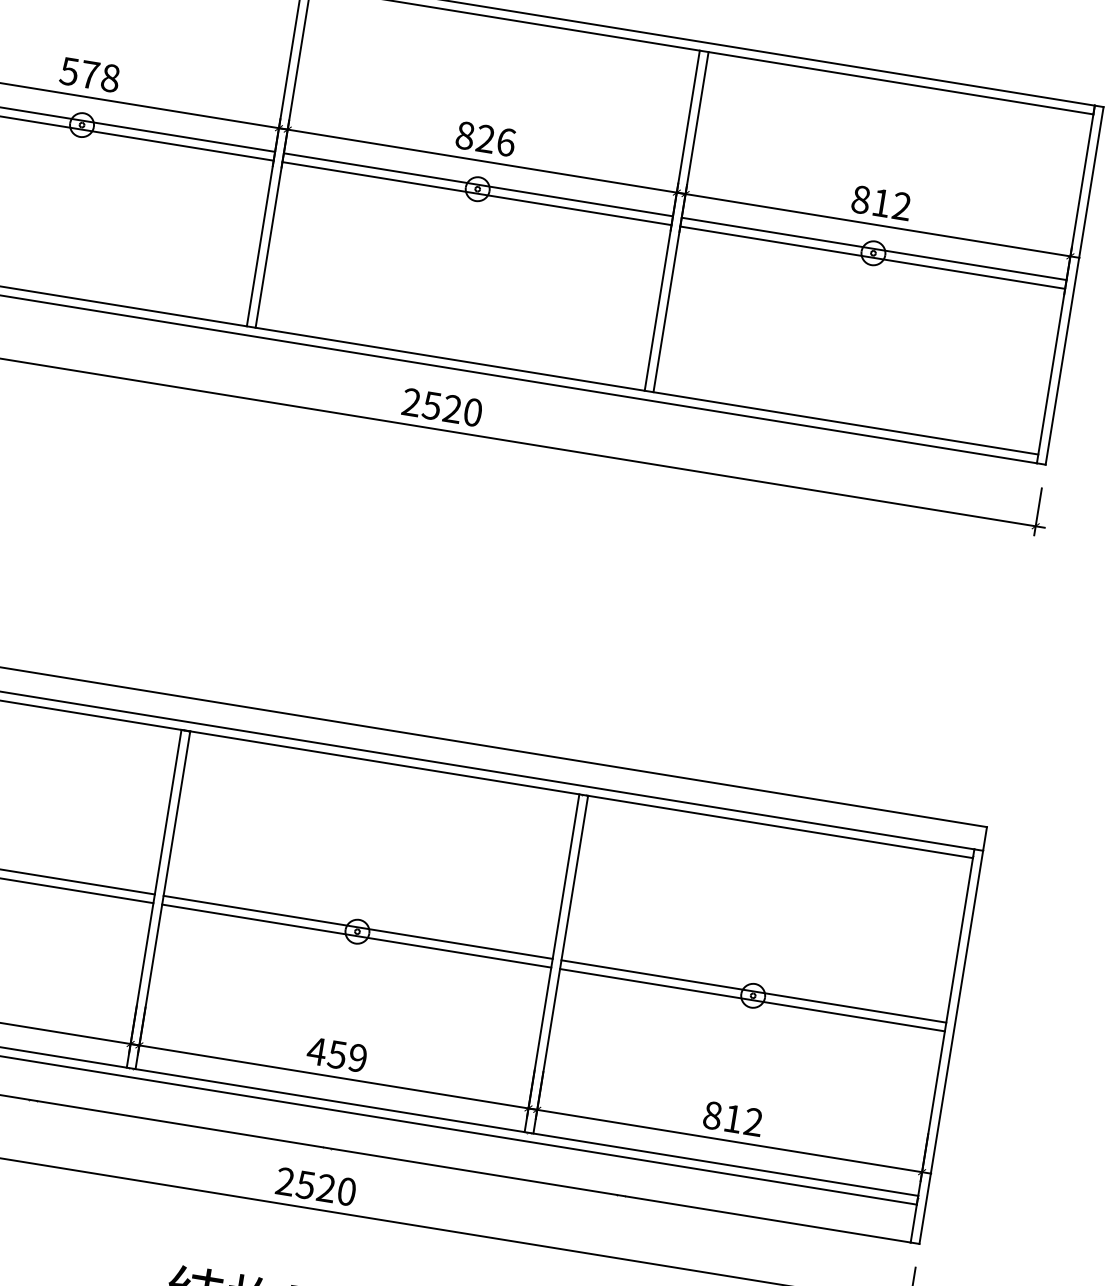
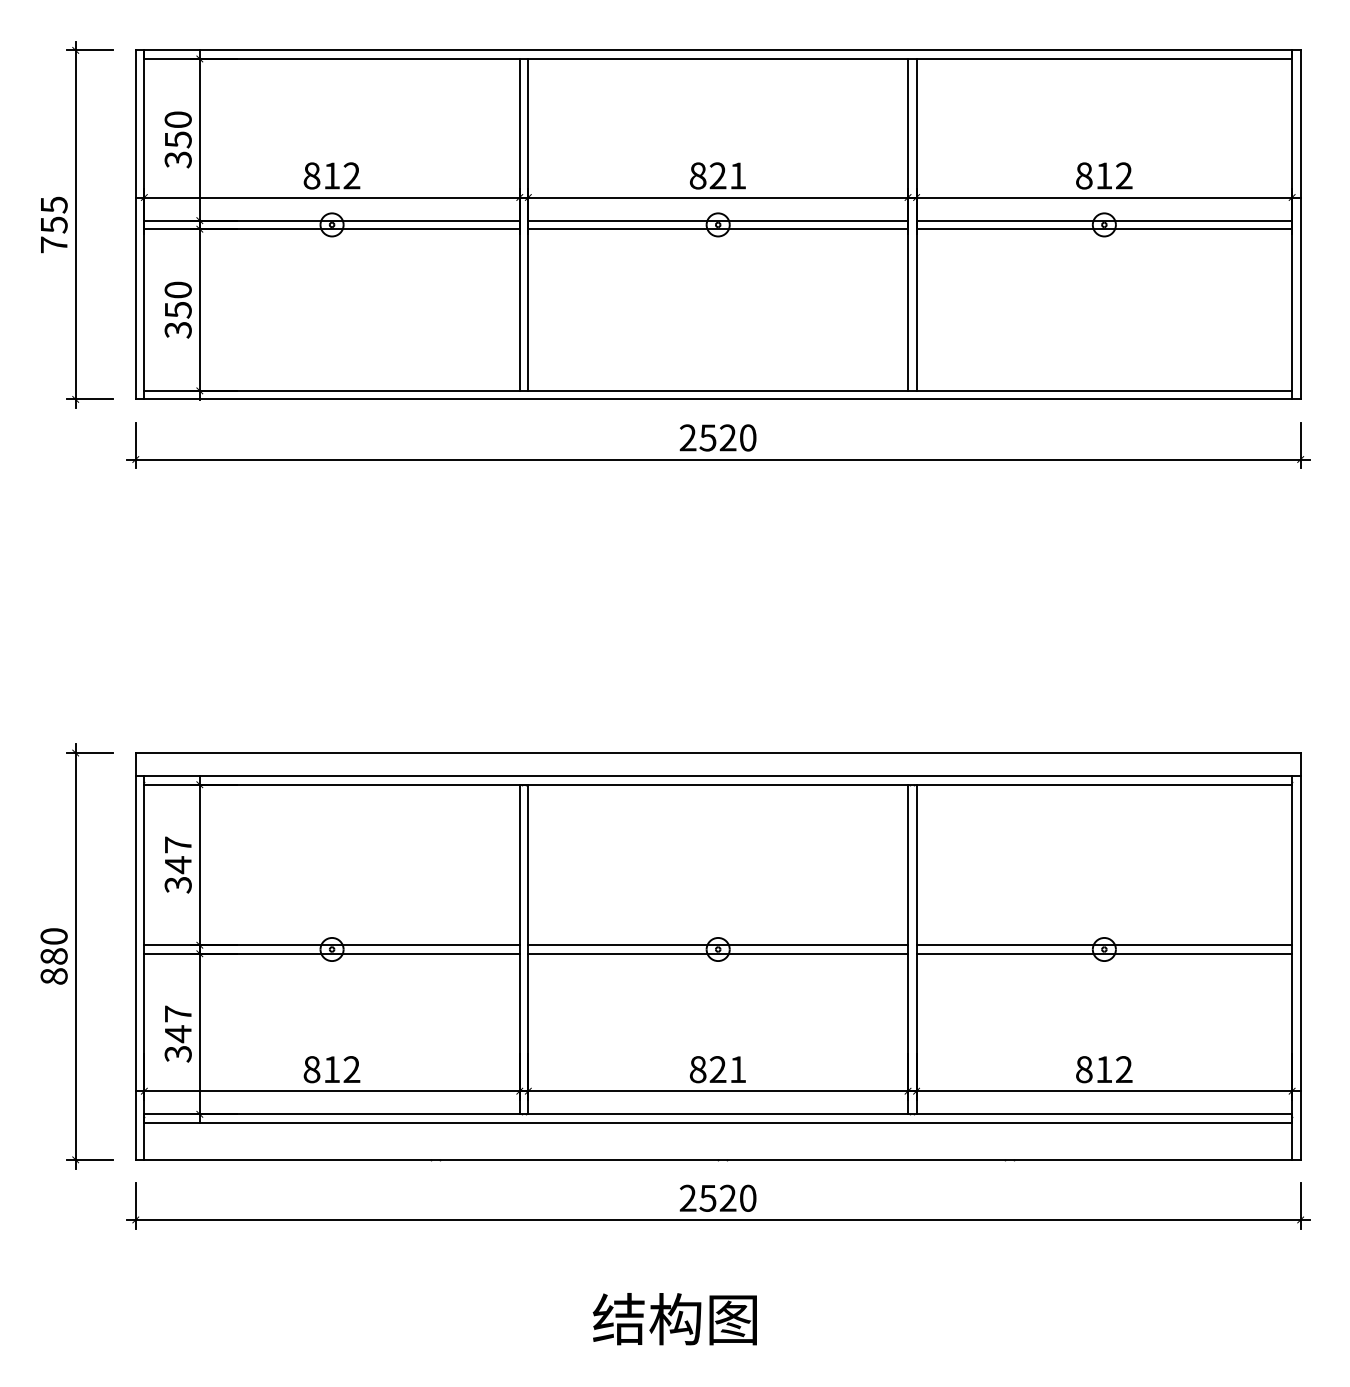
text: (89, 74) -> (331, 175), 578 -> 812
text: (506, 141) -> (738, 175), 826 -> 821
text: (336, 1054) -> (717, 1069), 459 -> 821

